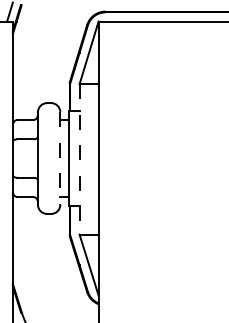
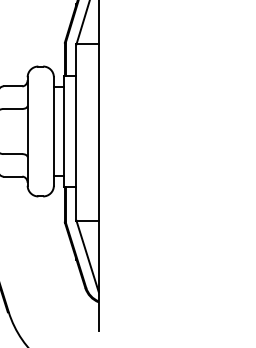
line: (60, 159) -> (54, 132), dashed -> solid
line: (79, 159) -> (76, 132), dashed -> solid

